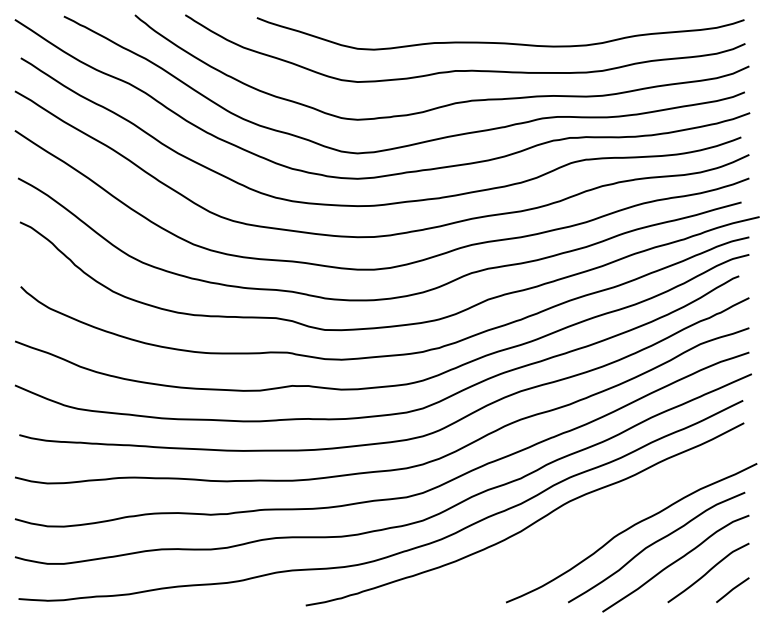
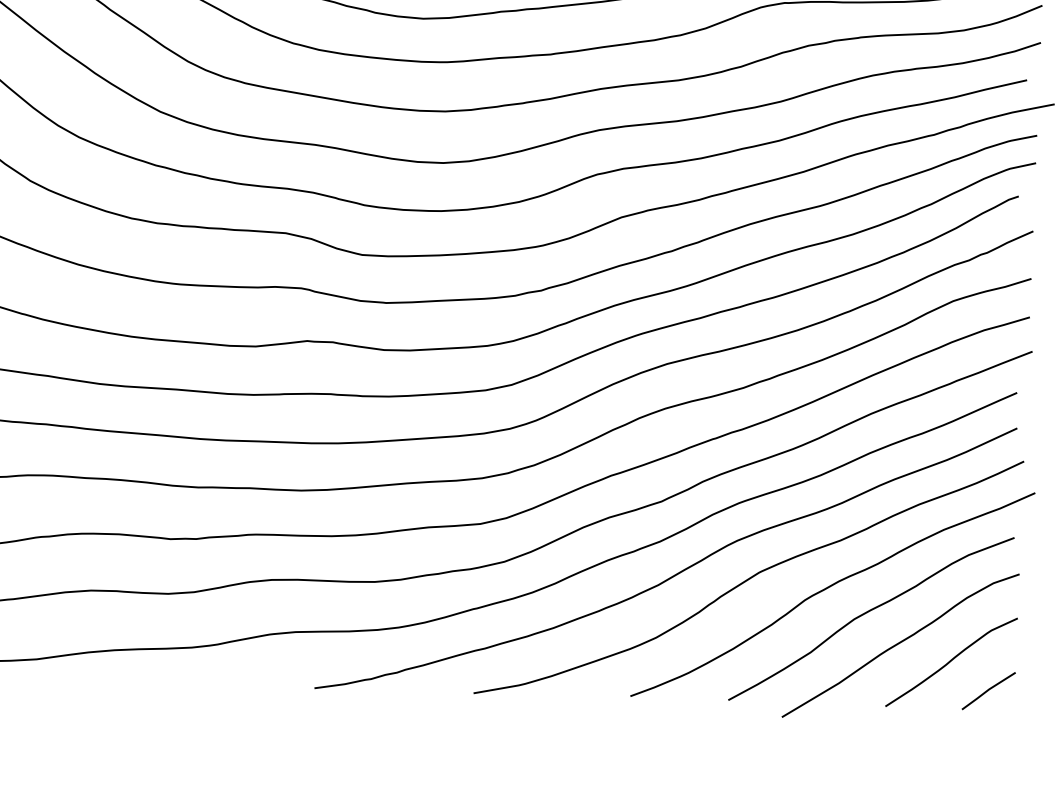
curve: (577, 524) -> (748, 577), added

